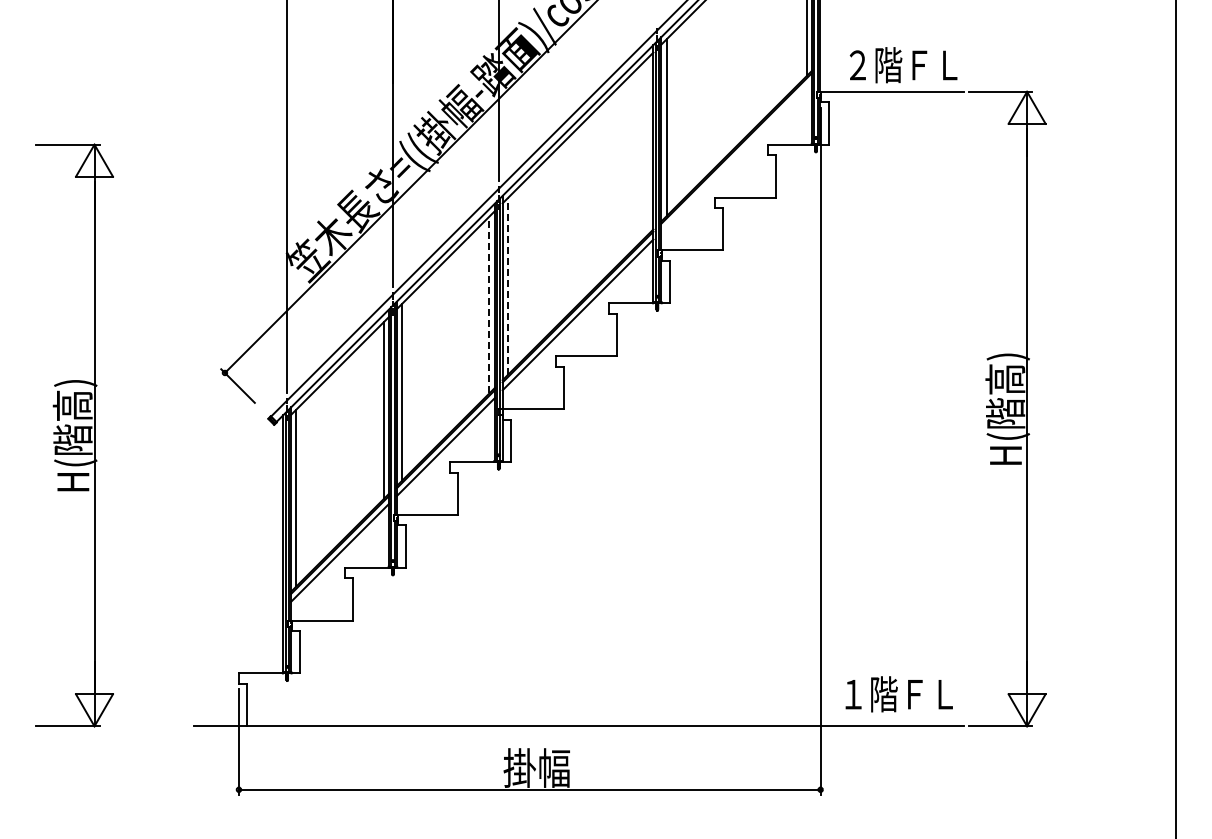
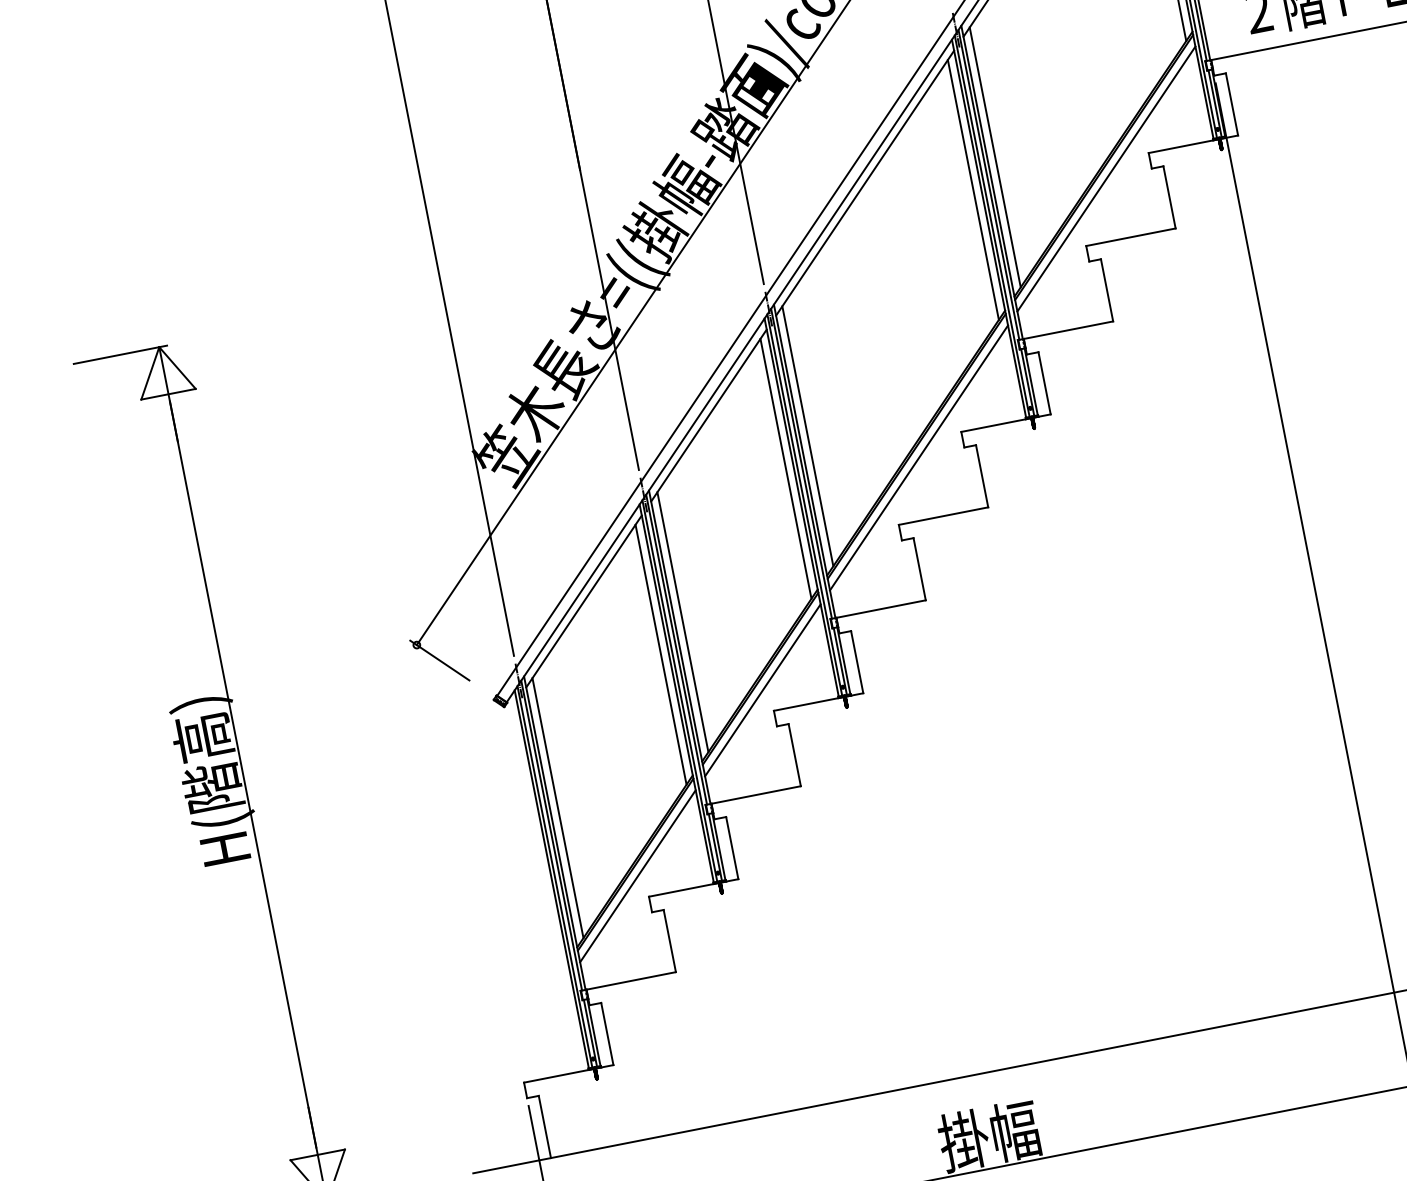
line: (648, 145) -> (973, 188), added
line: (736, 155) -> (1105, 177), added
line: (507, 285) -> (806, 435), dashed -> solid
line: (489, 304) -> (785, 468), dashed -> solid

